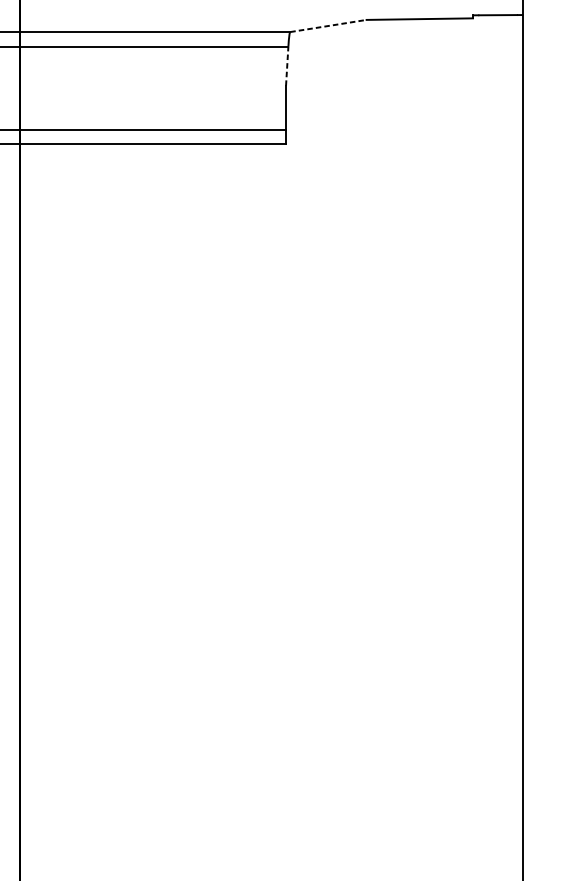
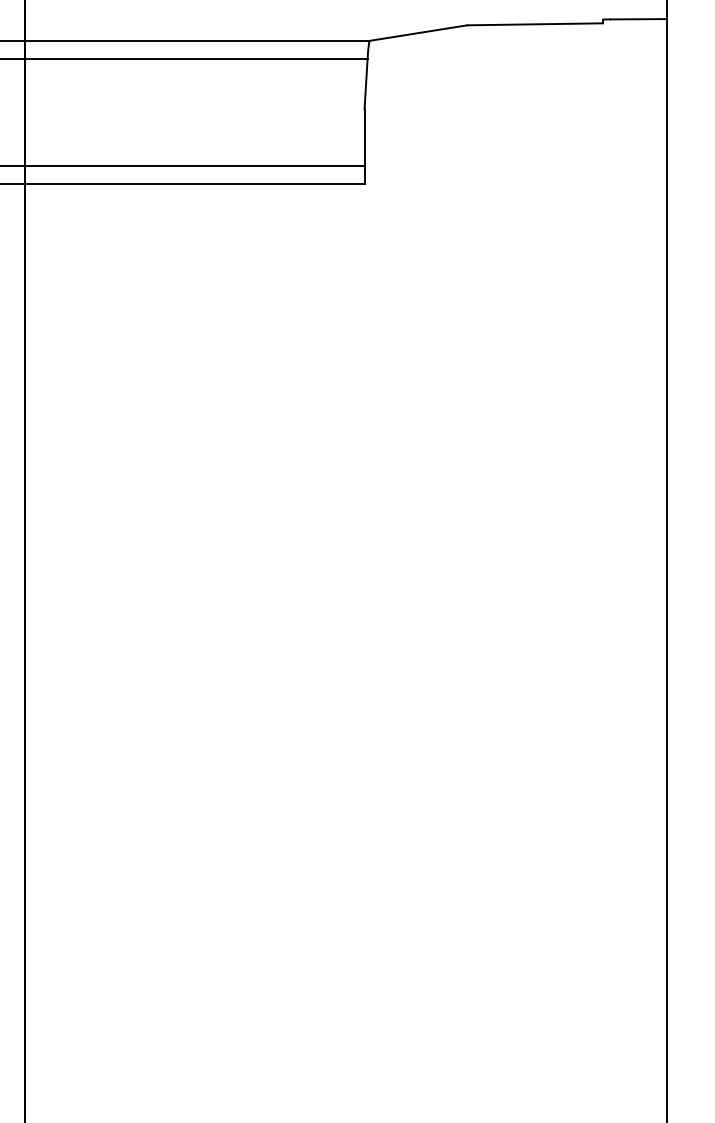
line: (329, 25) -> (419, 32), dashed -> solid
line: (287, 65) -> (366, 83), dashed -> solid

